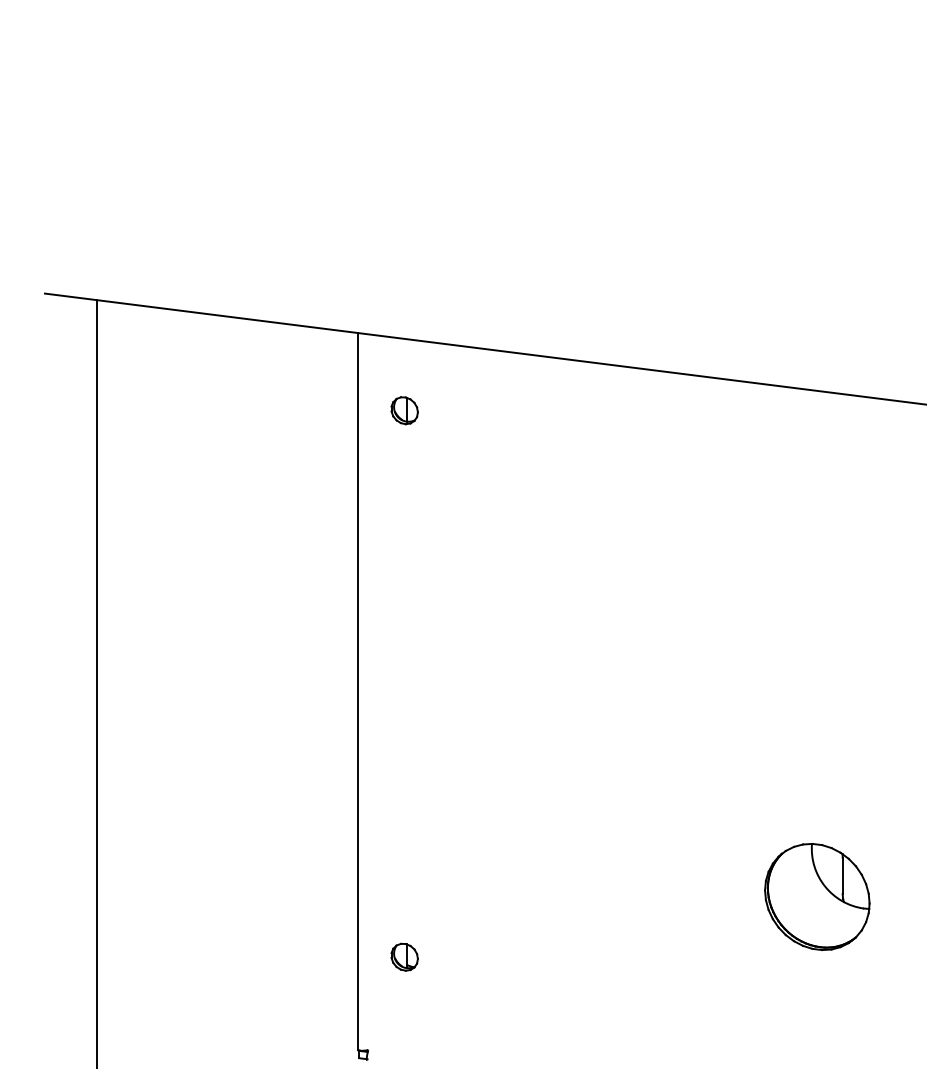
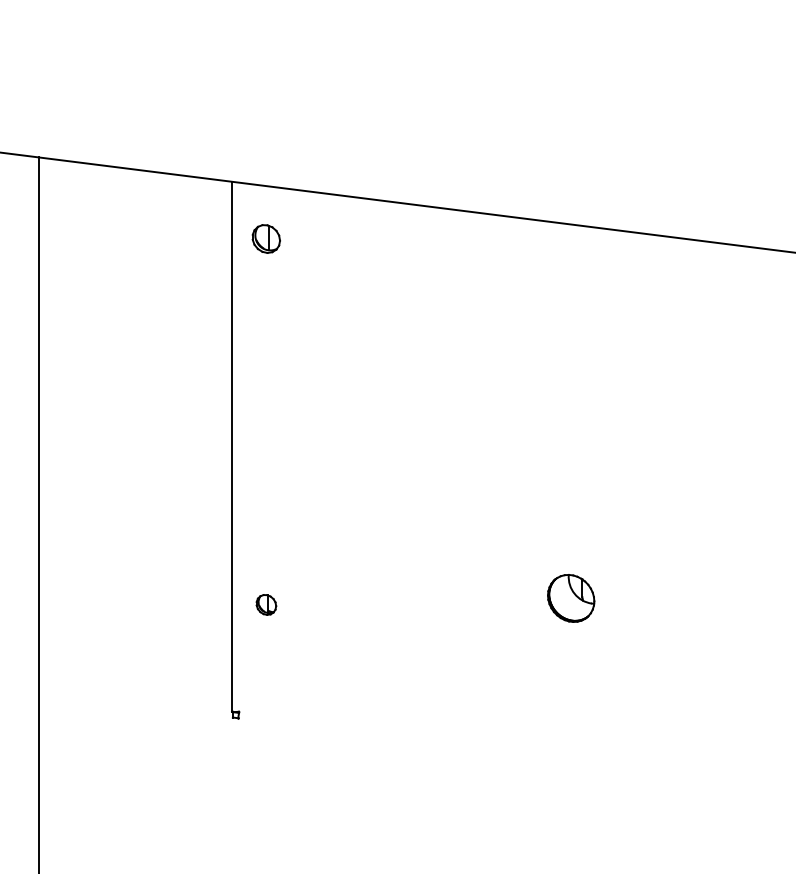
part: (404, 411) -> (266, 239), size x1.4
part: (816, 897) -> (570, 598), size x0.6
part: (404, 956) -> (266, 604), moved

